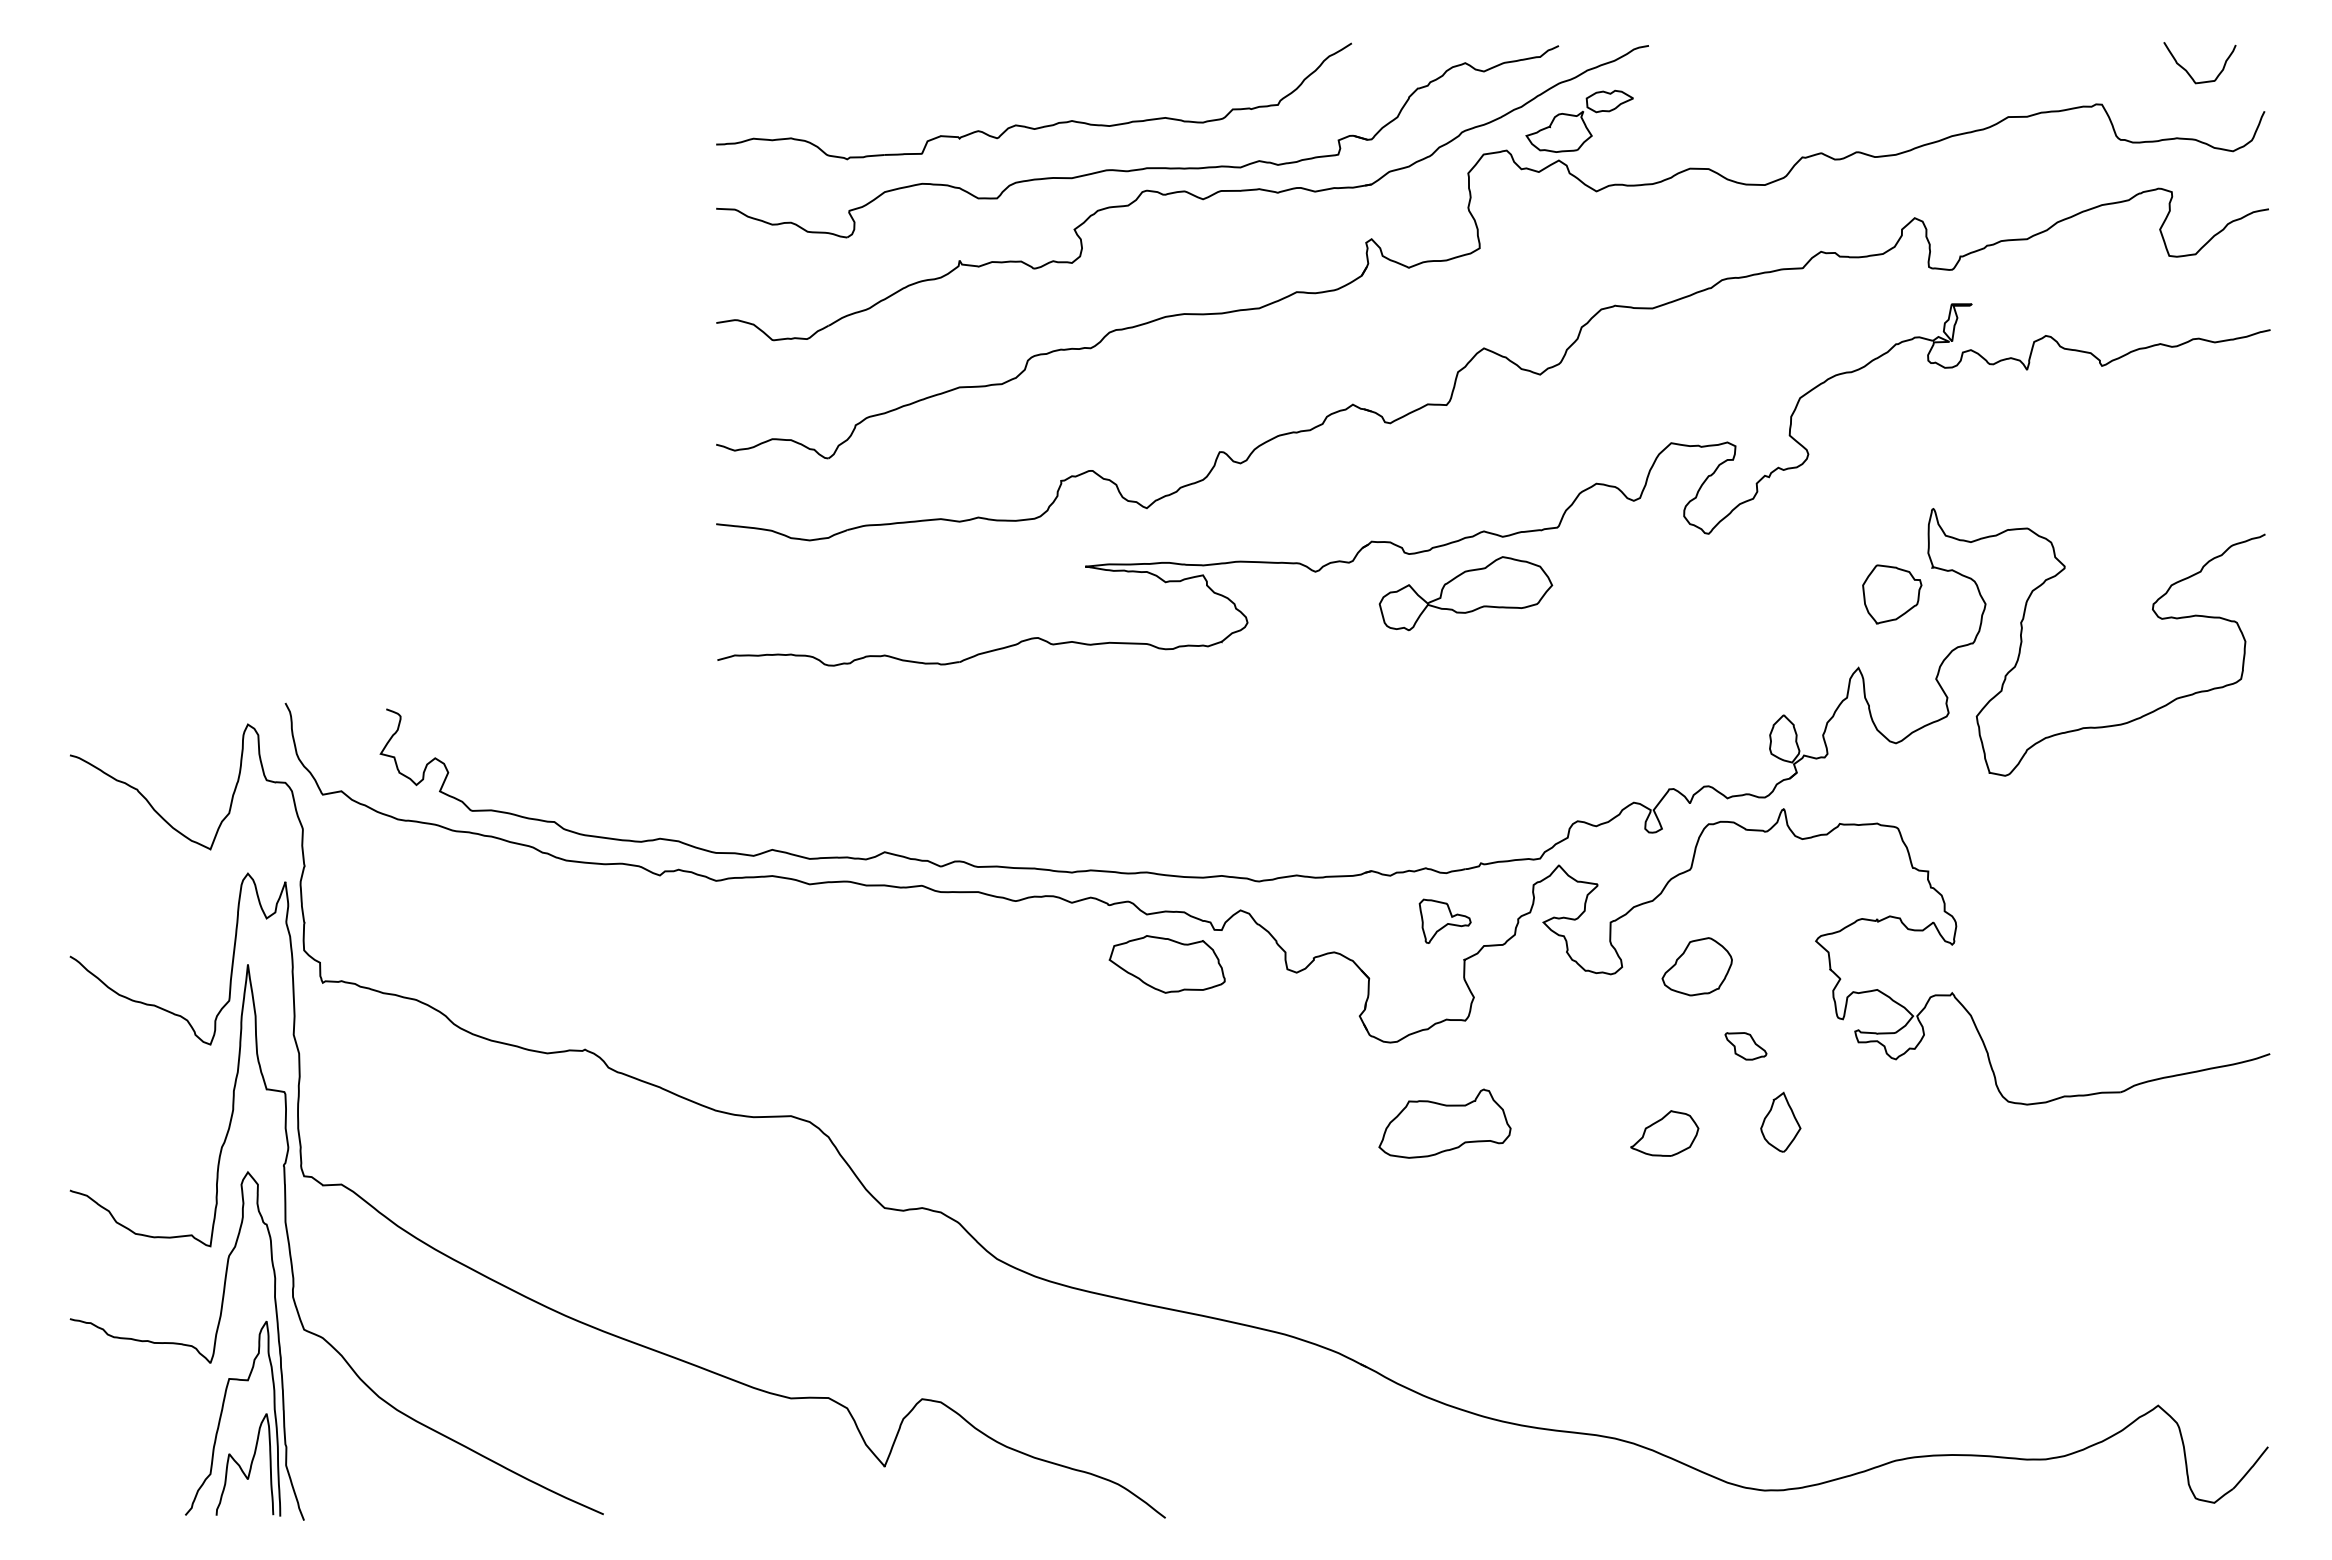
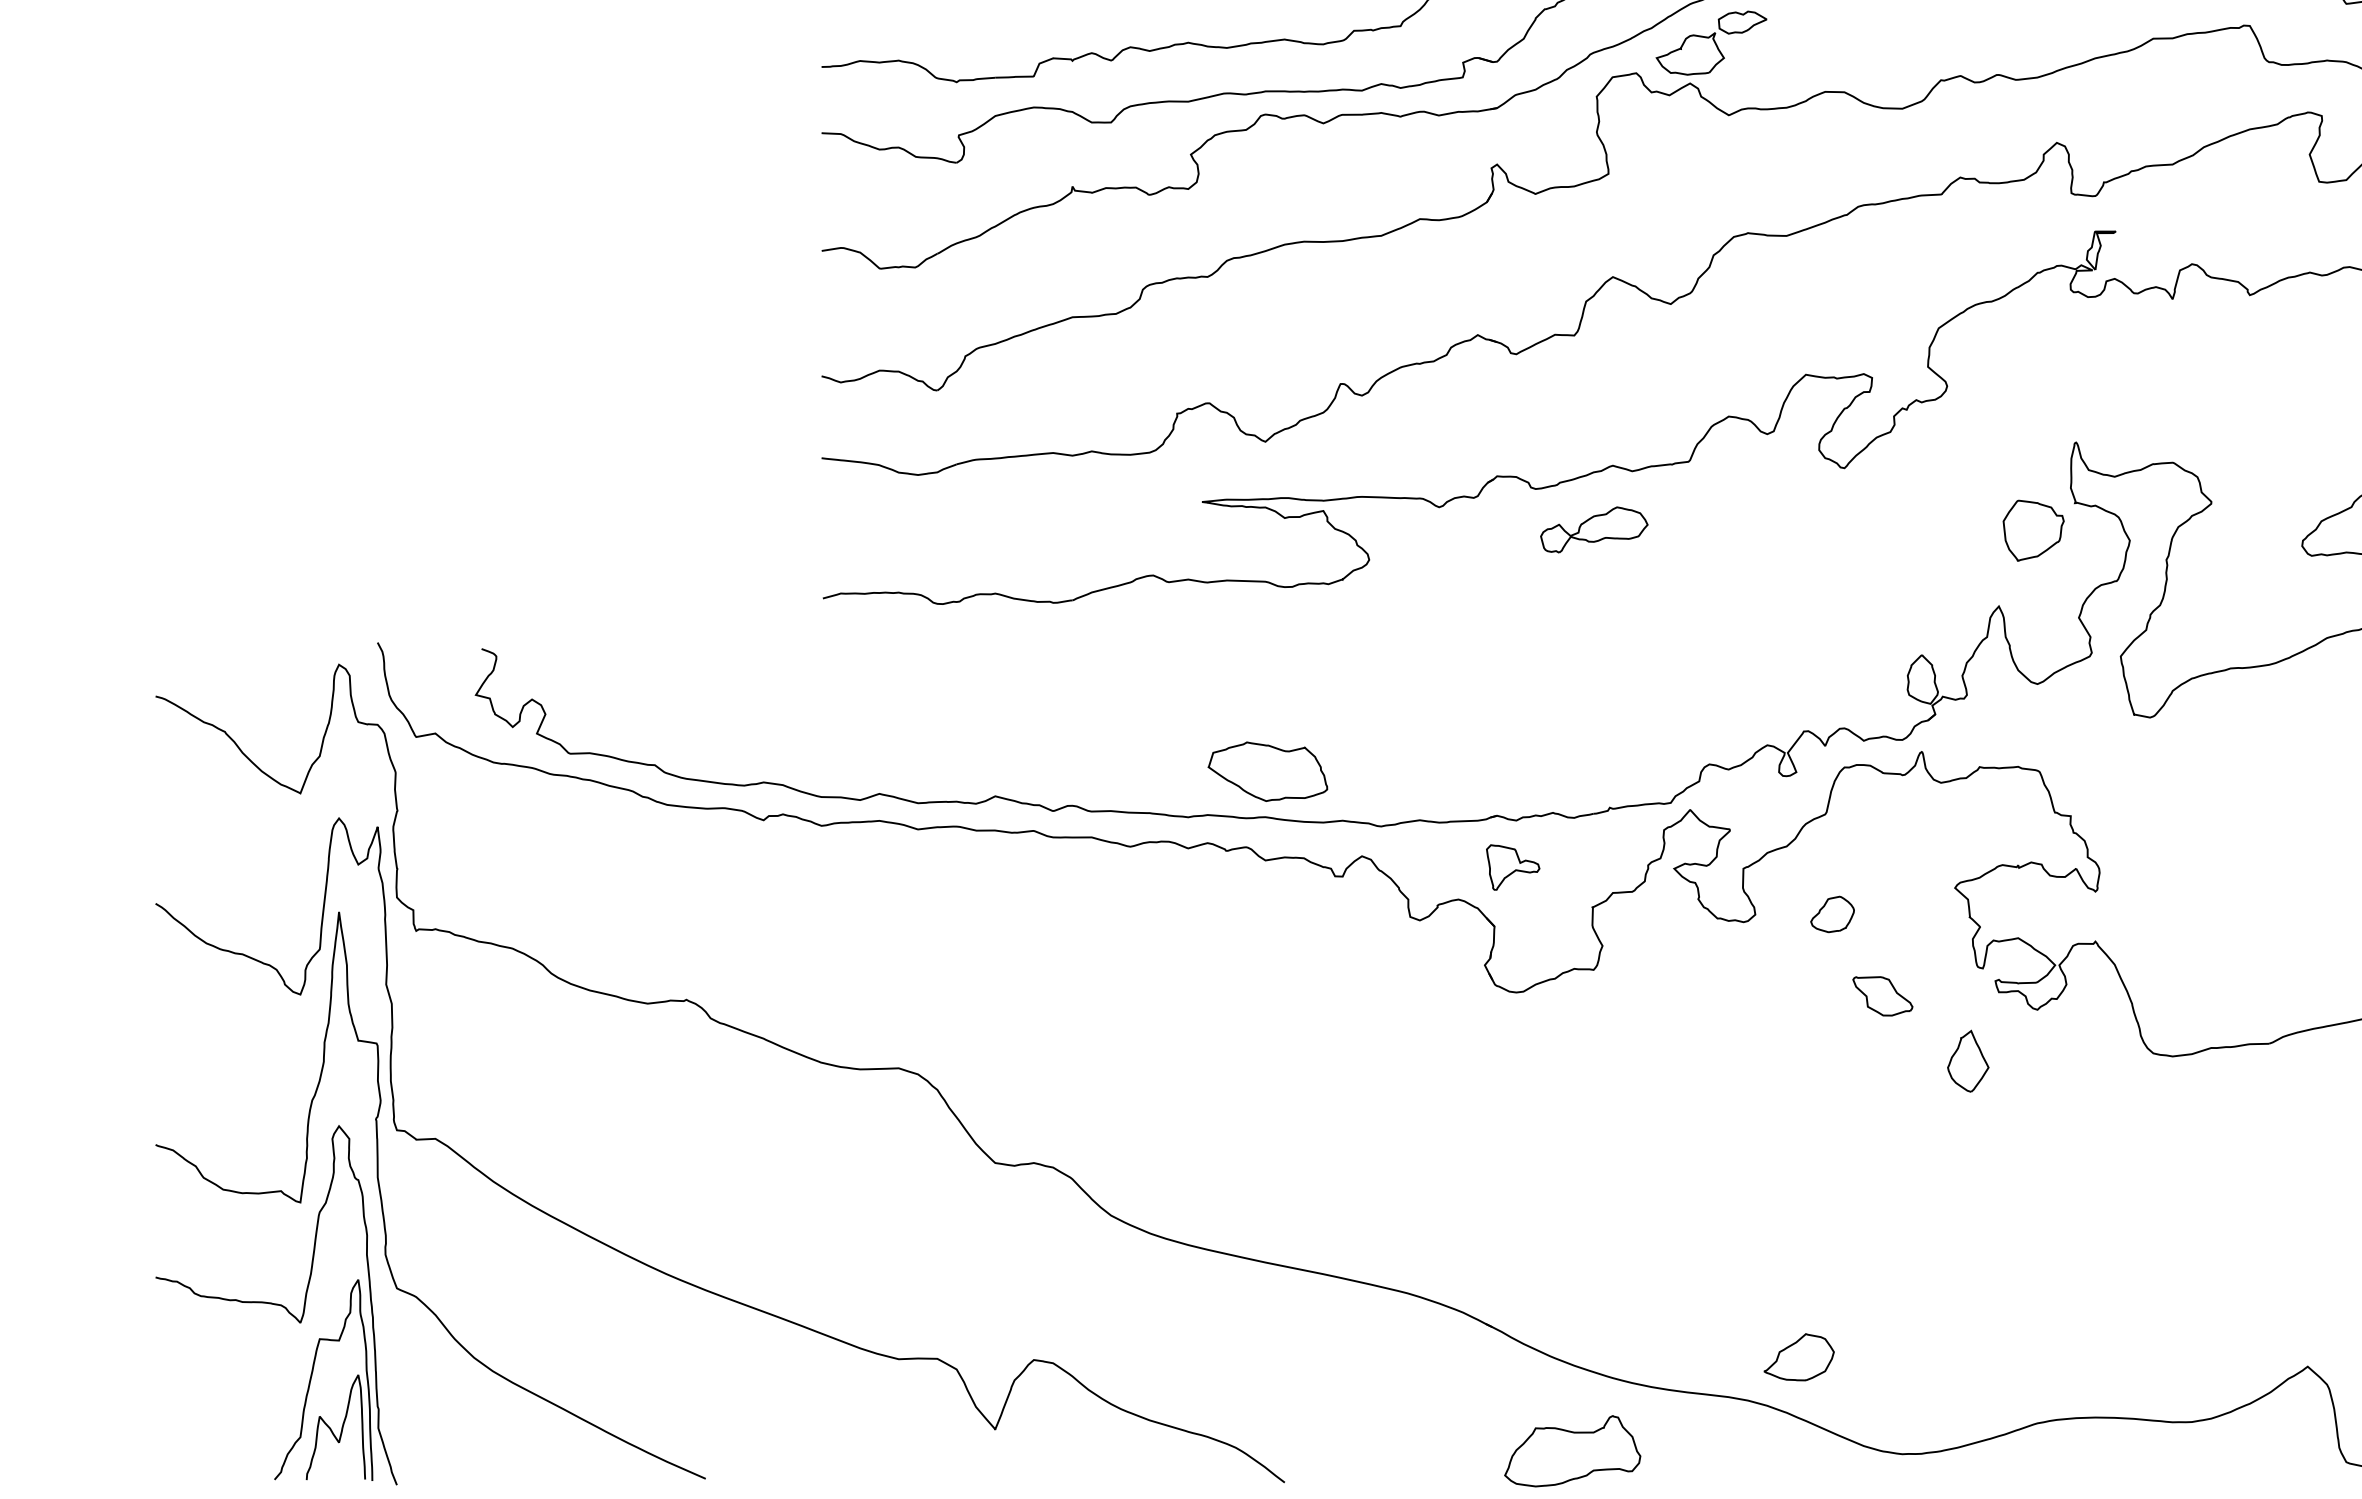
part: (1465, 593) -> (1593, 529), size x0.6
part: (1444, 920) -> (1512, 866), moved
part: (1166, 964) -> (1267, 771), moved
part: (1696, 966) -> (1831, 914), size x0.6
part: (1745, 1046) -> (1882, 996), size x1.4
part: (1780, 1121) -> (1967, 1060), moved
part: (1444, 1123) -> (1572, 1451), moved
part: (1664, 1133) -> (1798, 1357), moved

